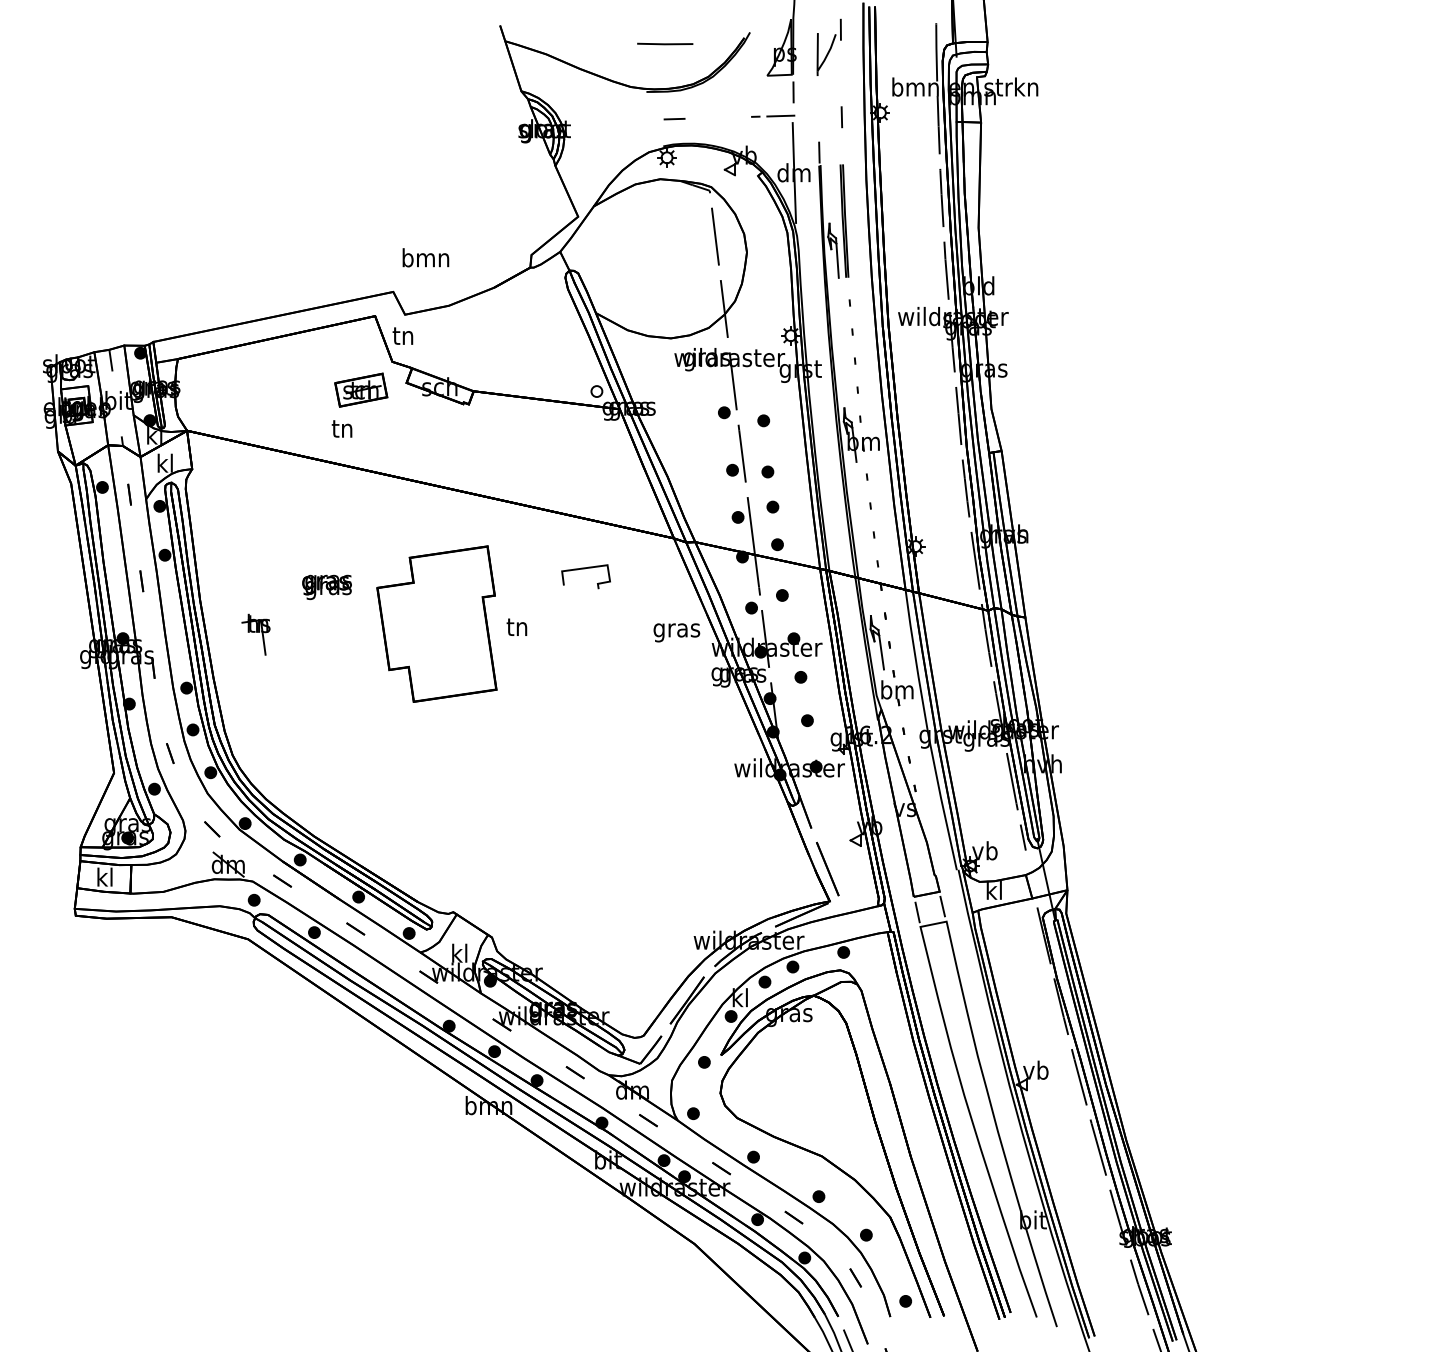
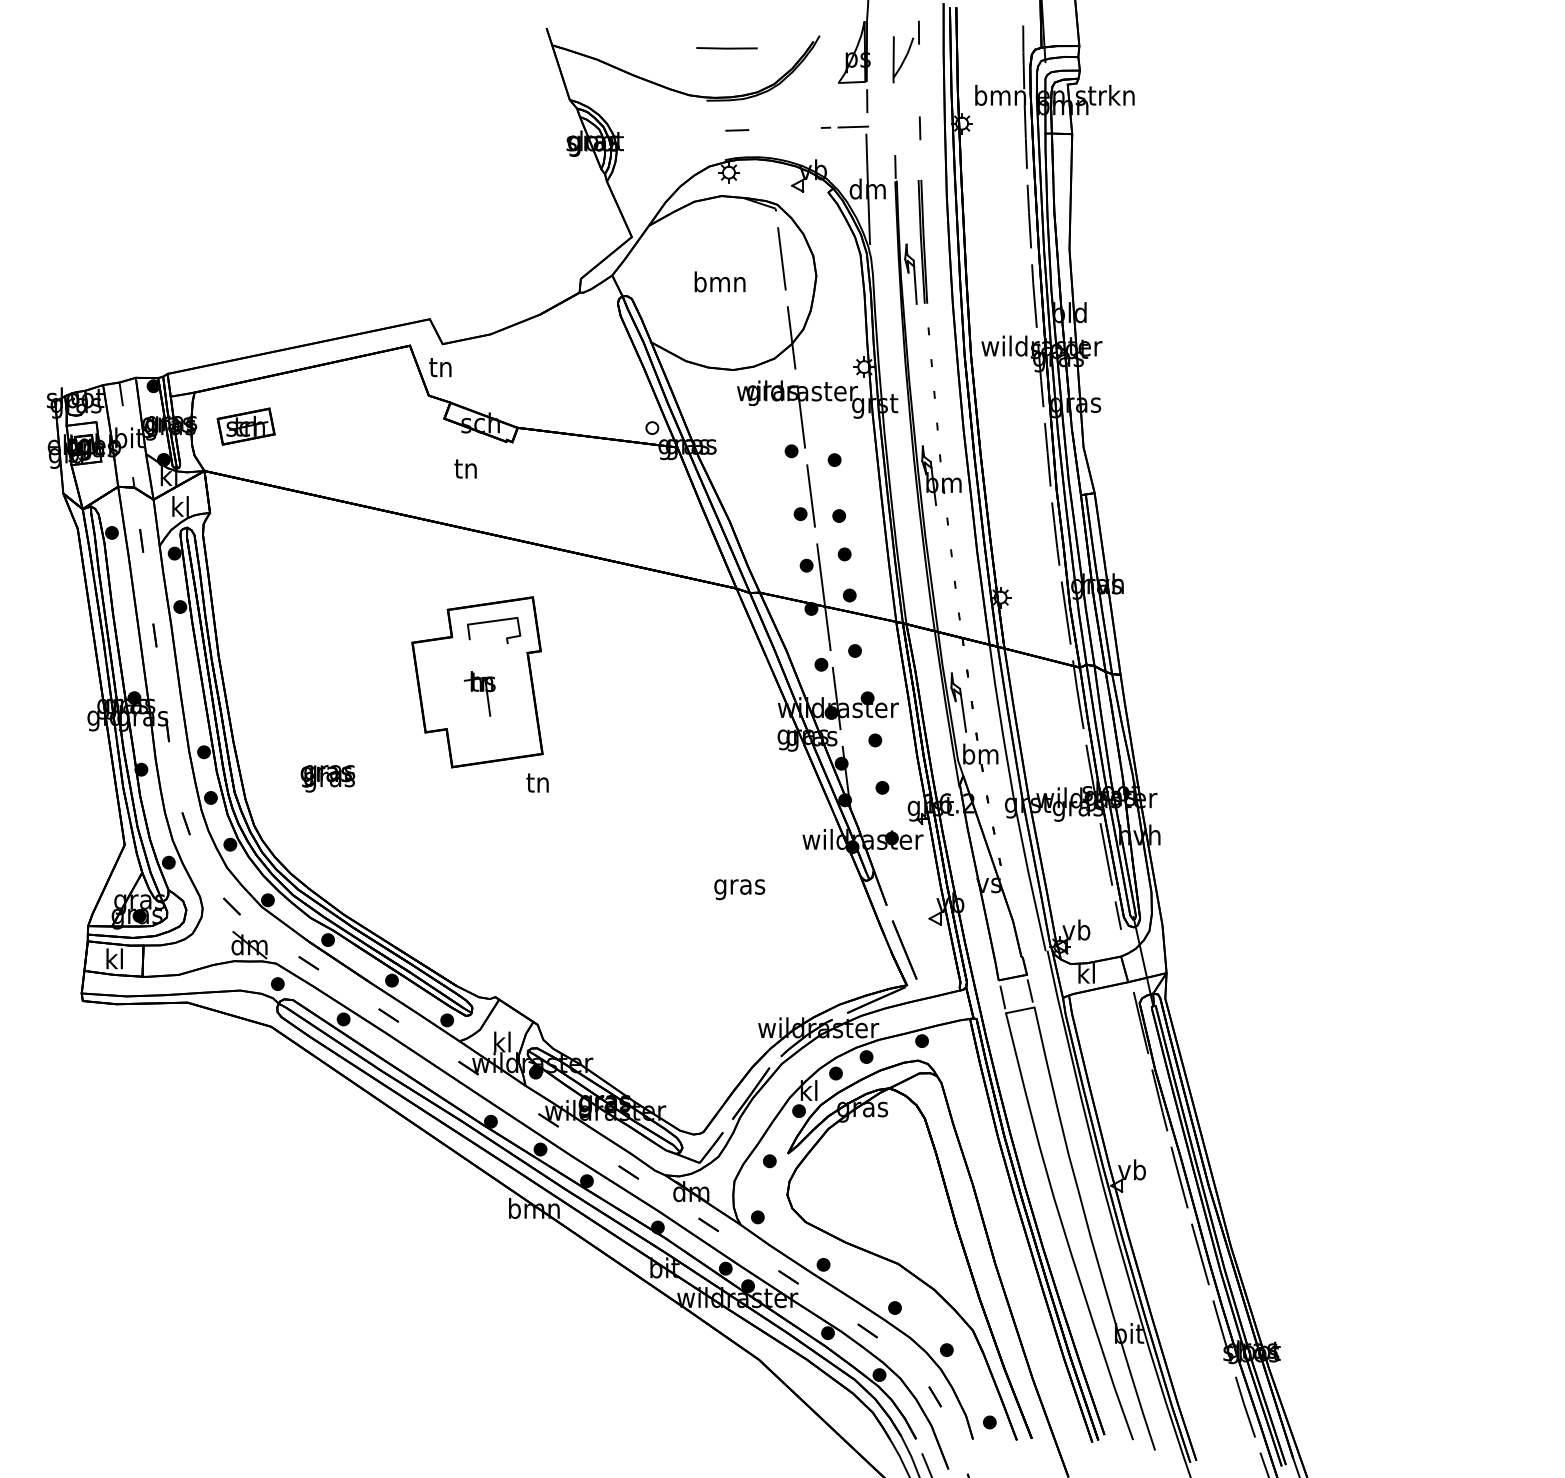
text: (425, 257) -> (719, 281), moved
part: (361, 389) -> (246, 425), moved
text: (341, 428) -> (465, 468), moved
curve: (585, 569) -> (493, 622), moved
text: (326, 587) -> (327, 778), moved
text: (516, 626) -> (537, 782), moved
text: (676, 632) -> (739, 889), moved
part: (255, 634) -> (479, 693), moved

